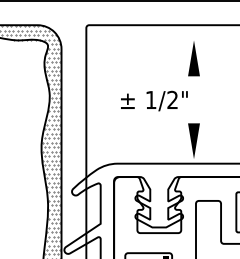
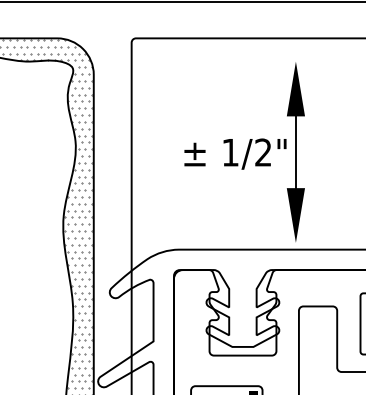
line: (194, 99) -> (296, 151), added

